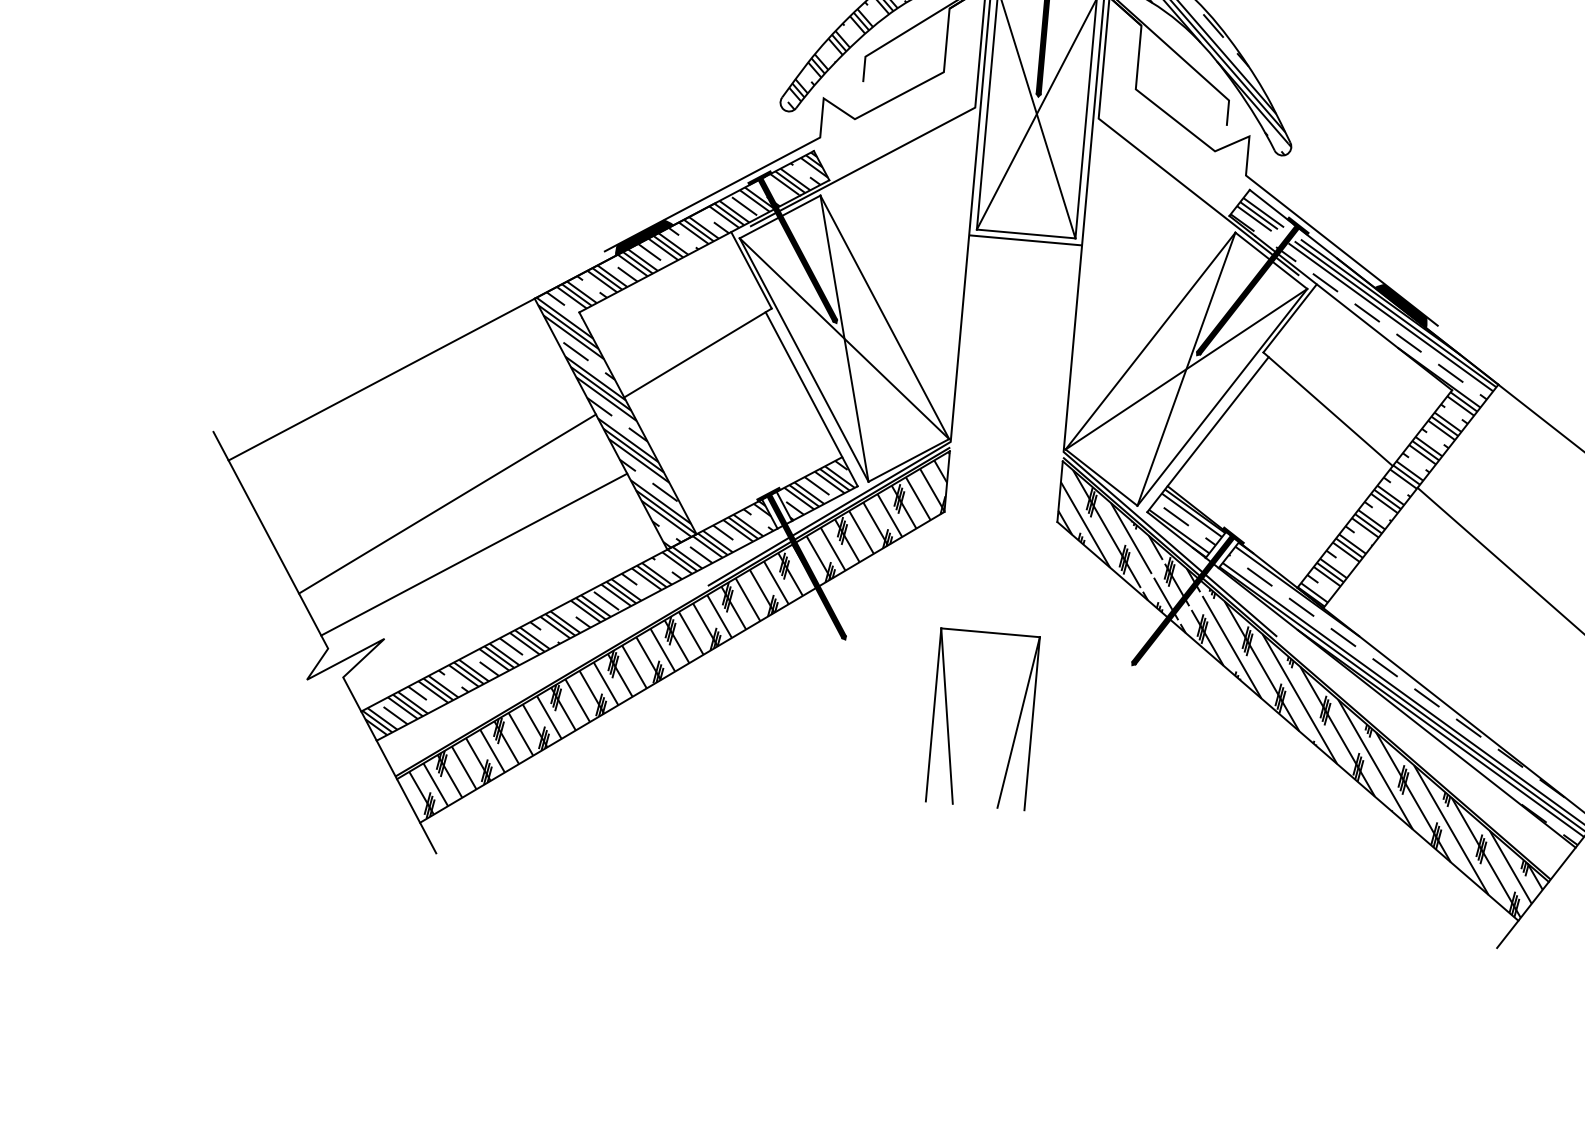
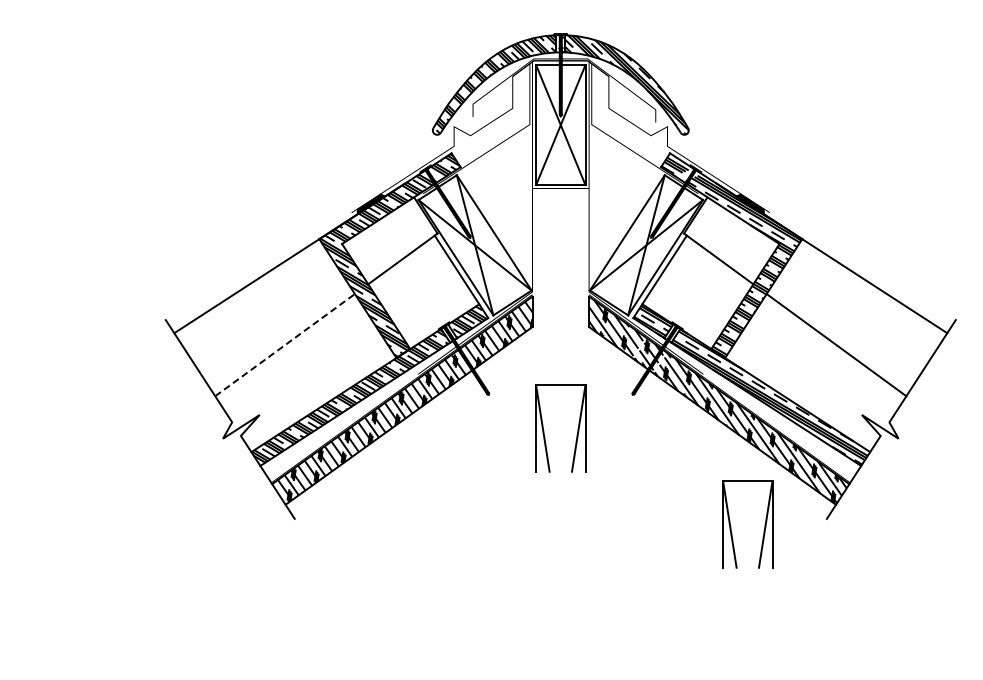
line: (448, 504) -> (285, 345), solid -> dashed
line: (473, 555) -> (300, 369), removed
part: (1306, 945) -> (731, 526), added

